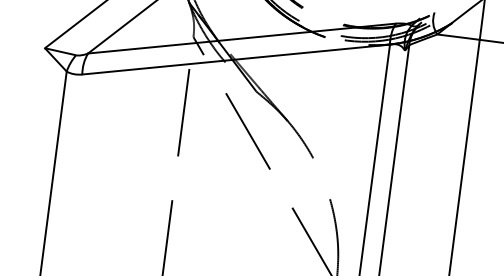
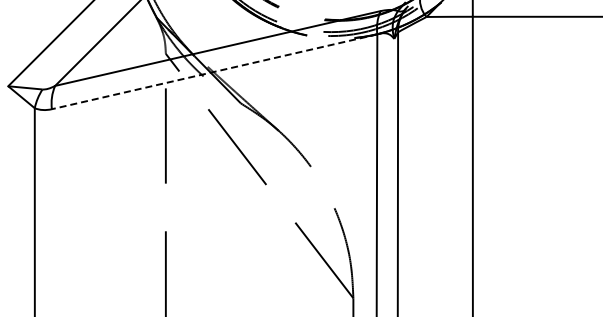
line: (236, 59) -> (214, 71), solid -> dashed

